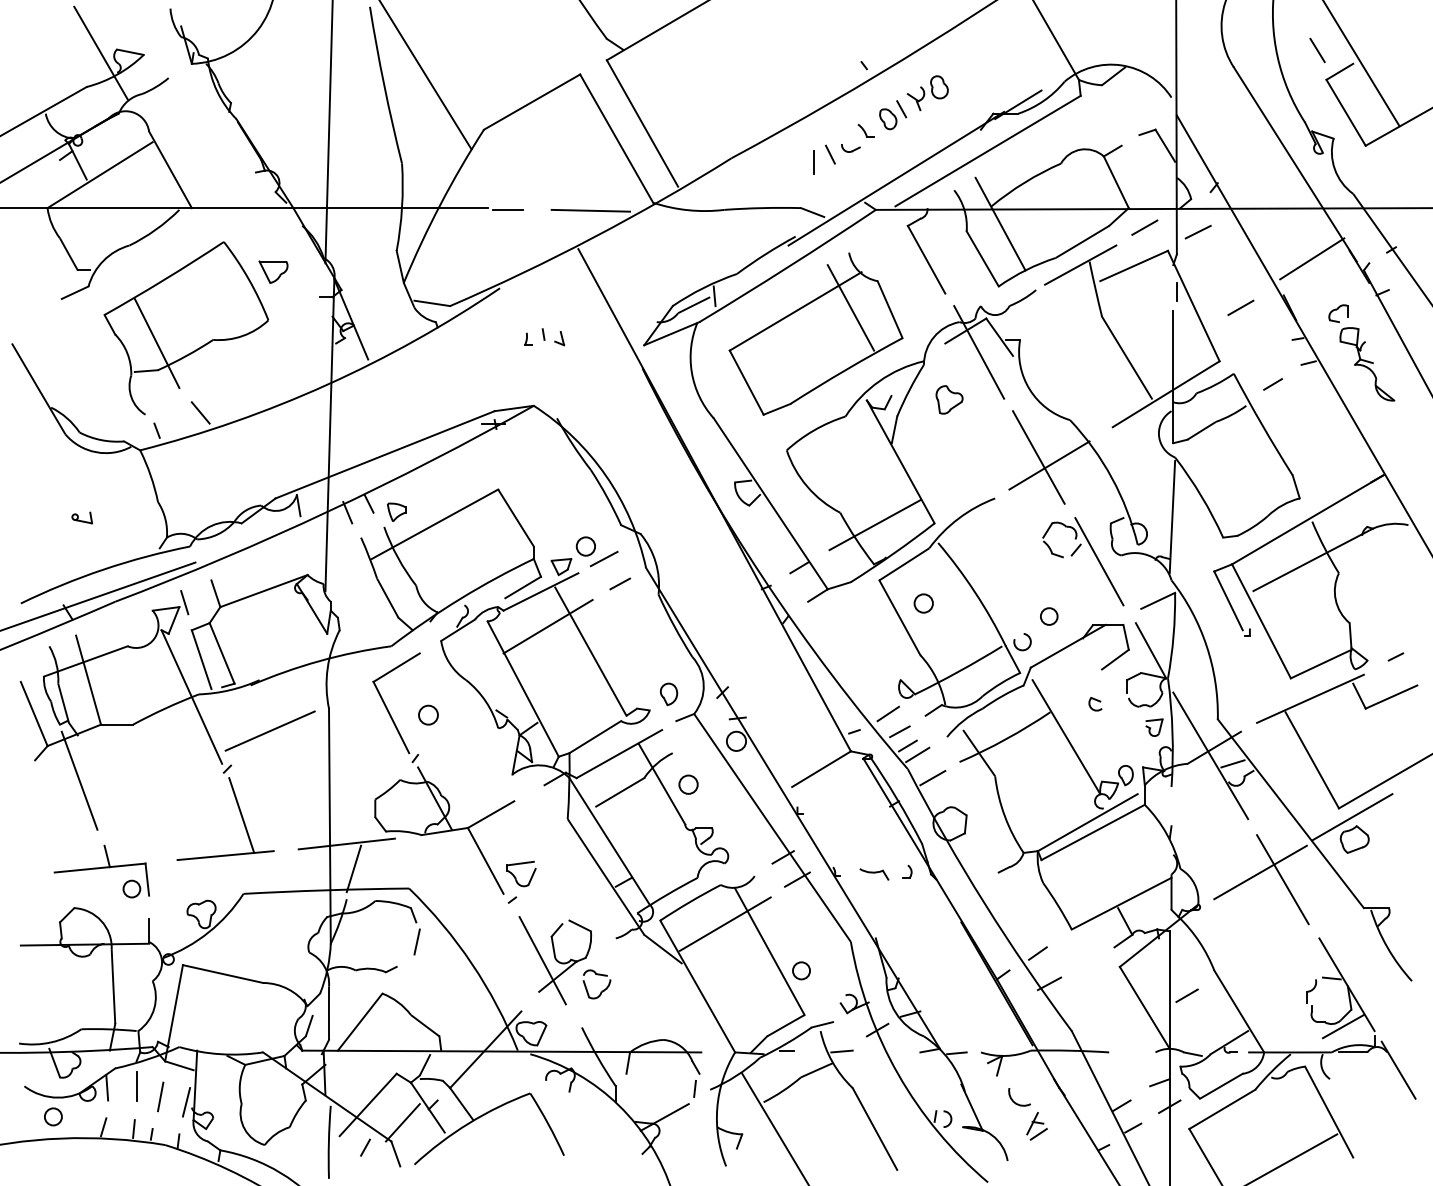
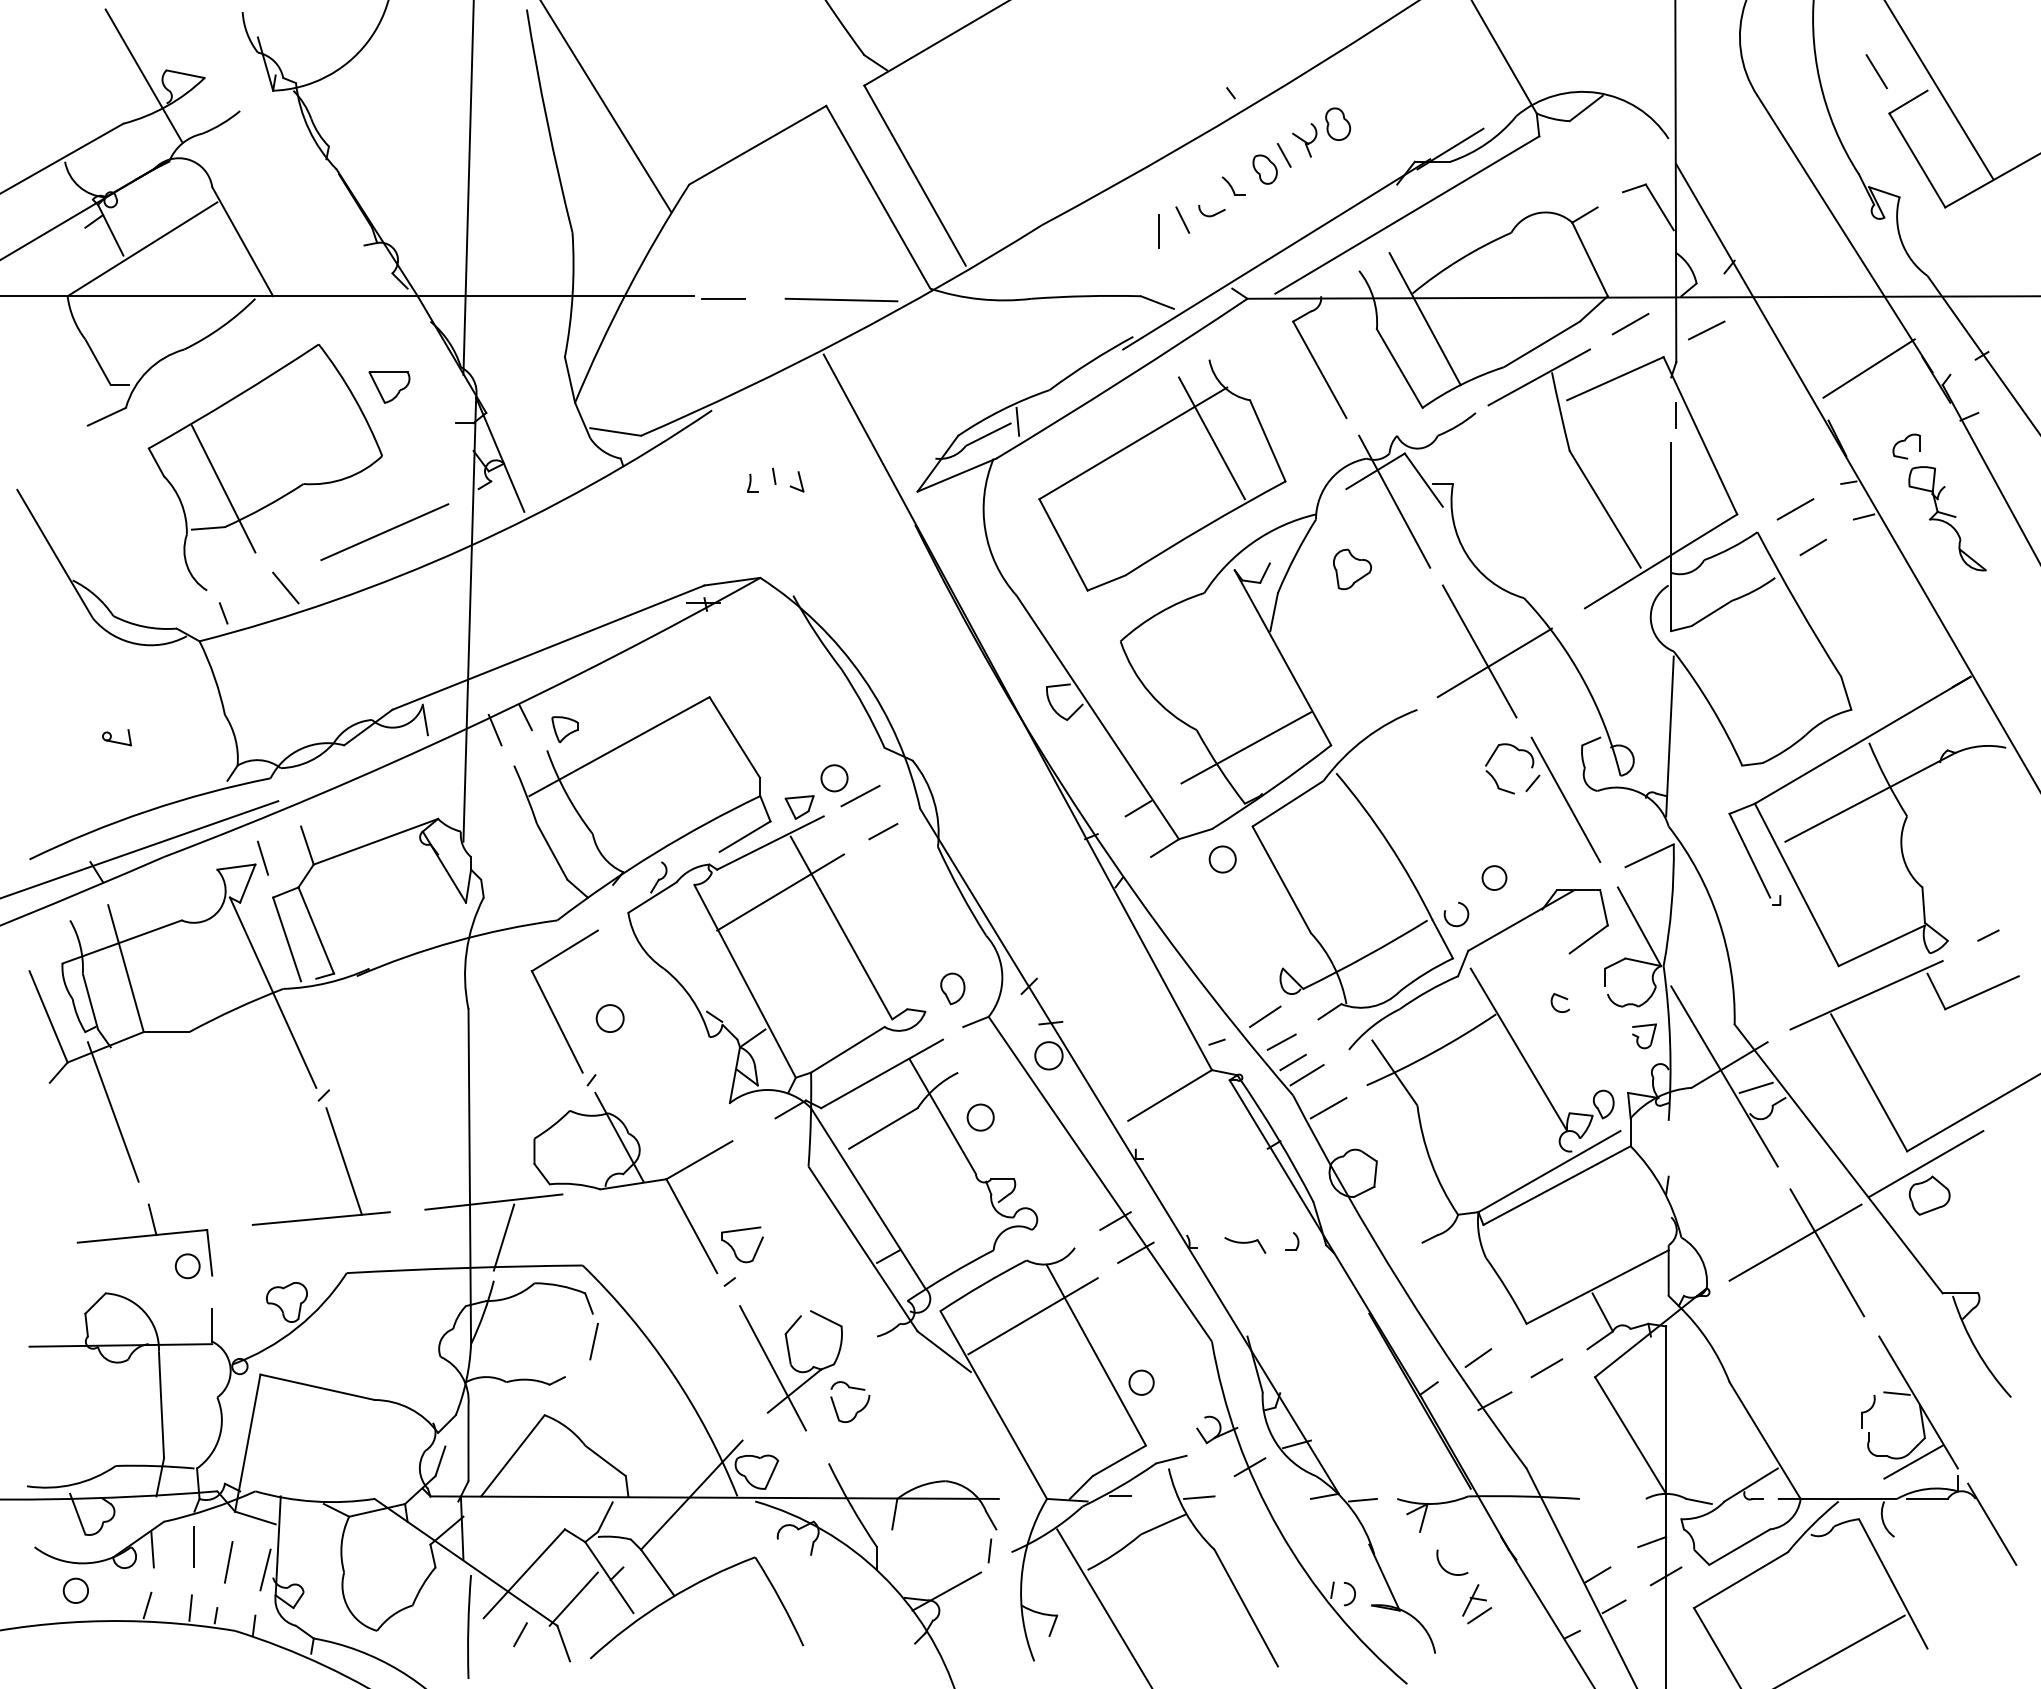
line: (1240, 307) -> (1795, 509), moved
circle: (923, 603) -> (1222, 859), moved
line: (270, 730) -> (384, 531), moved
line: (1186, 995) -> (1546, 1368), moved

